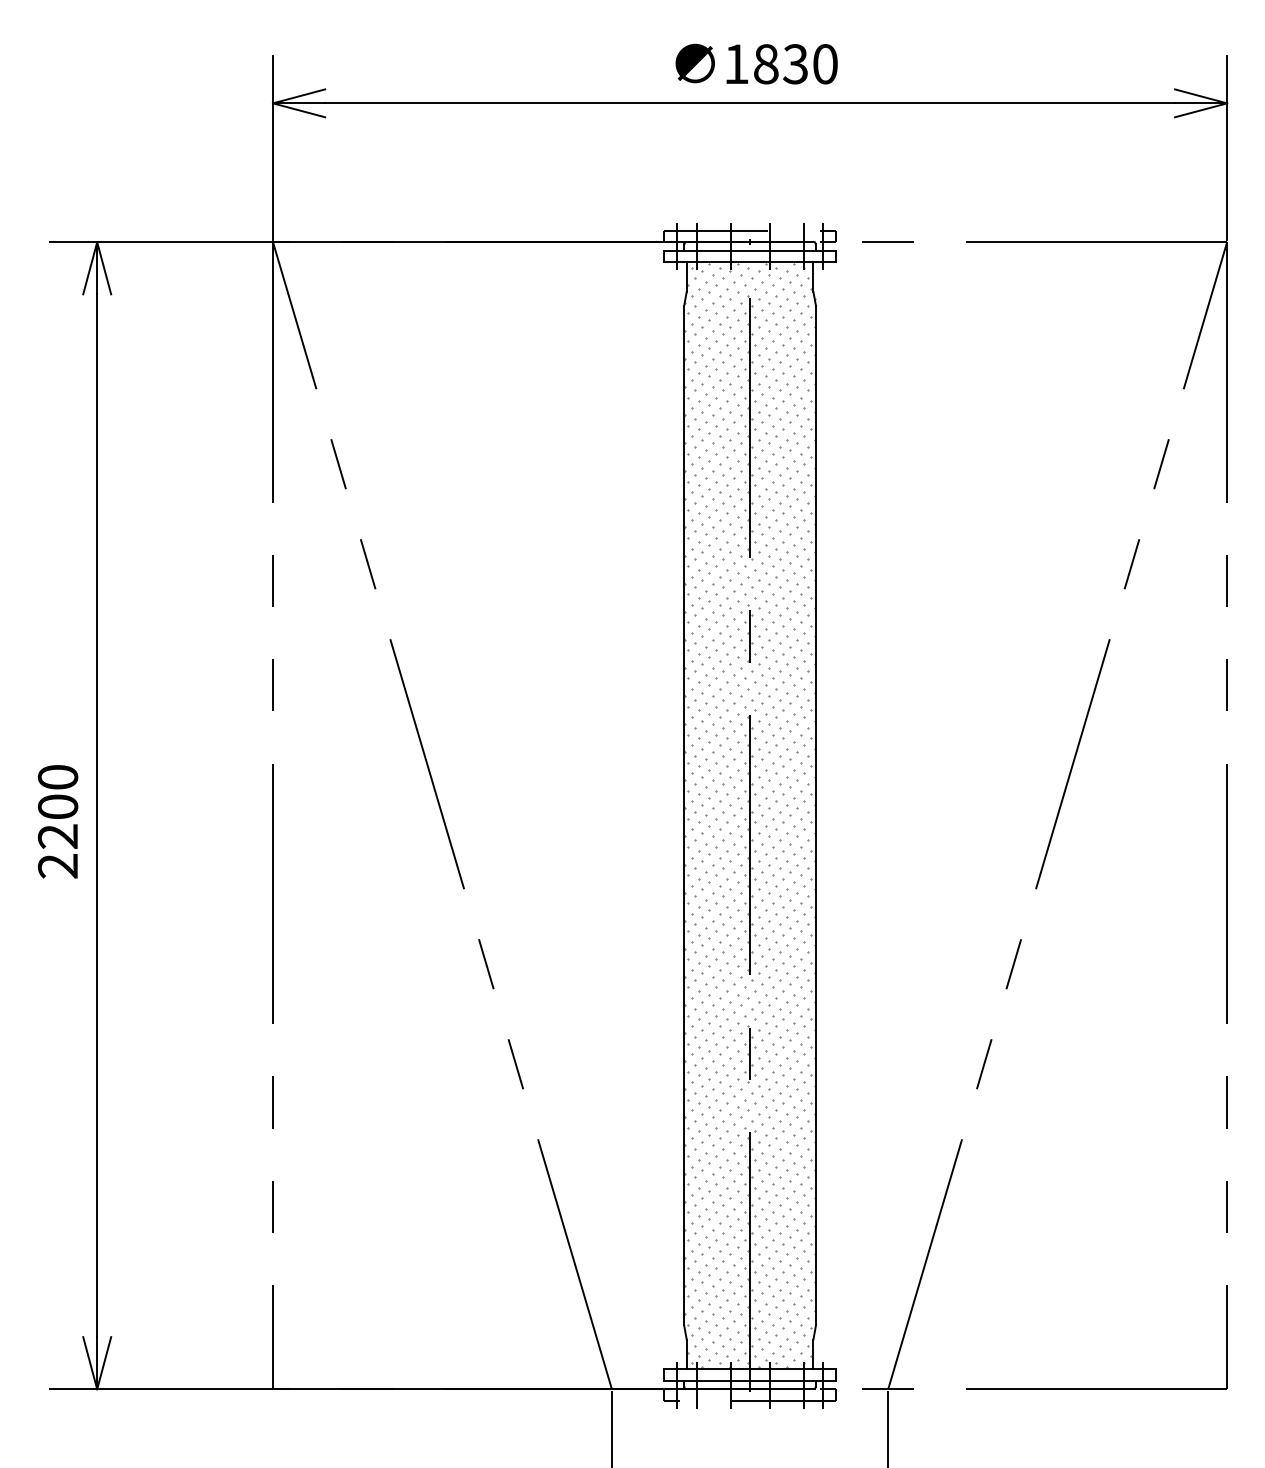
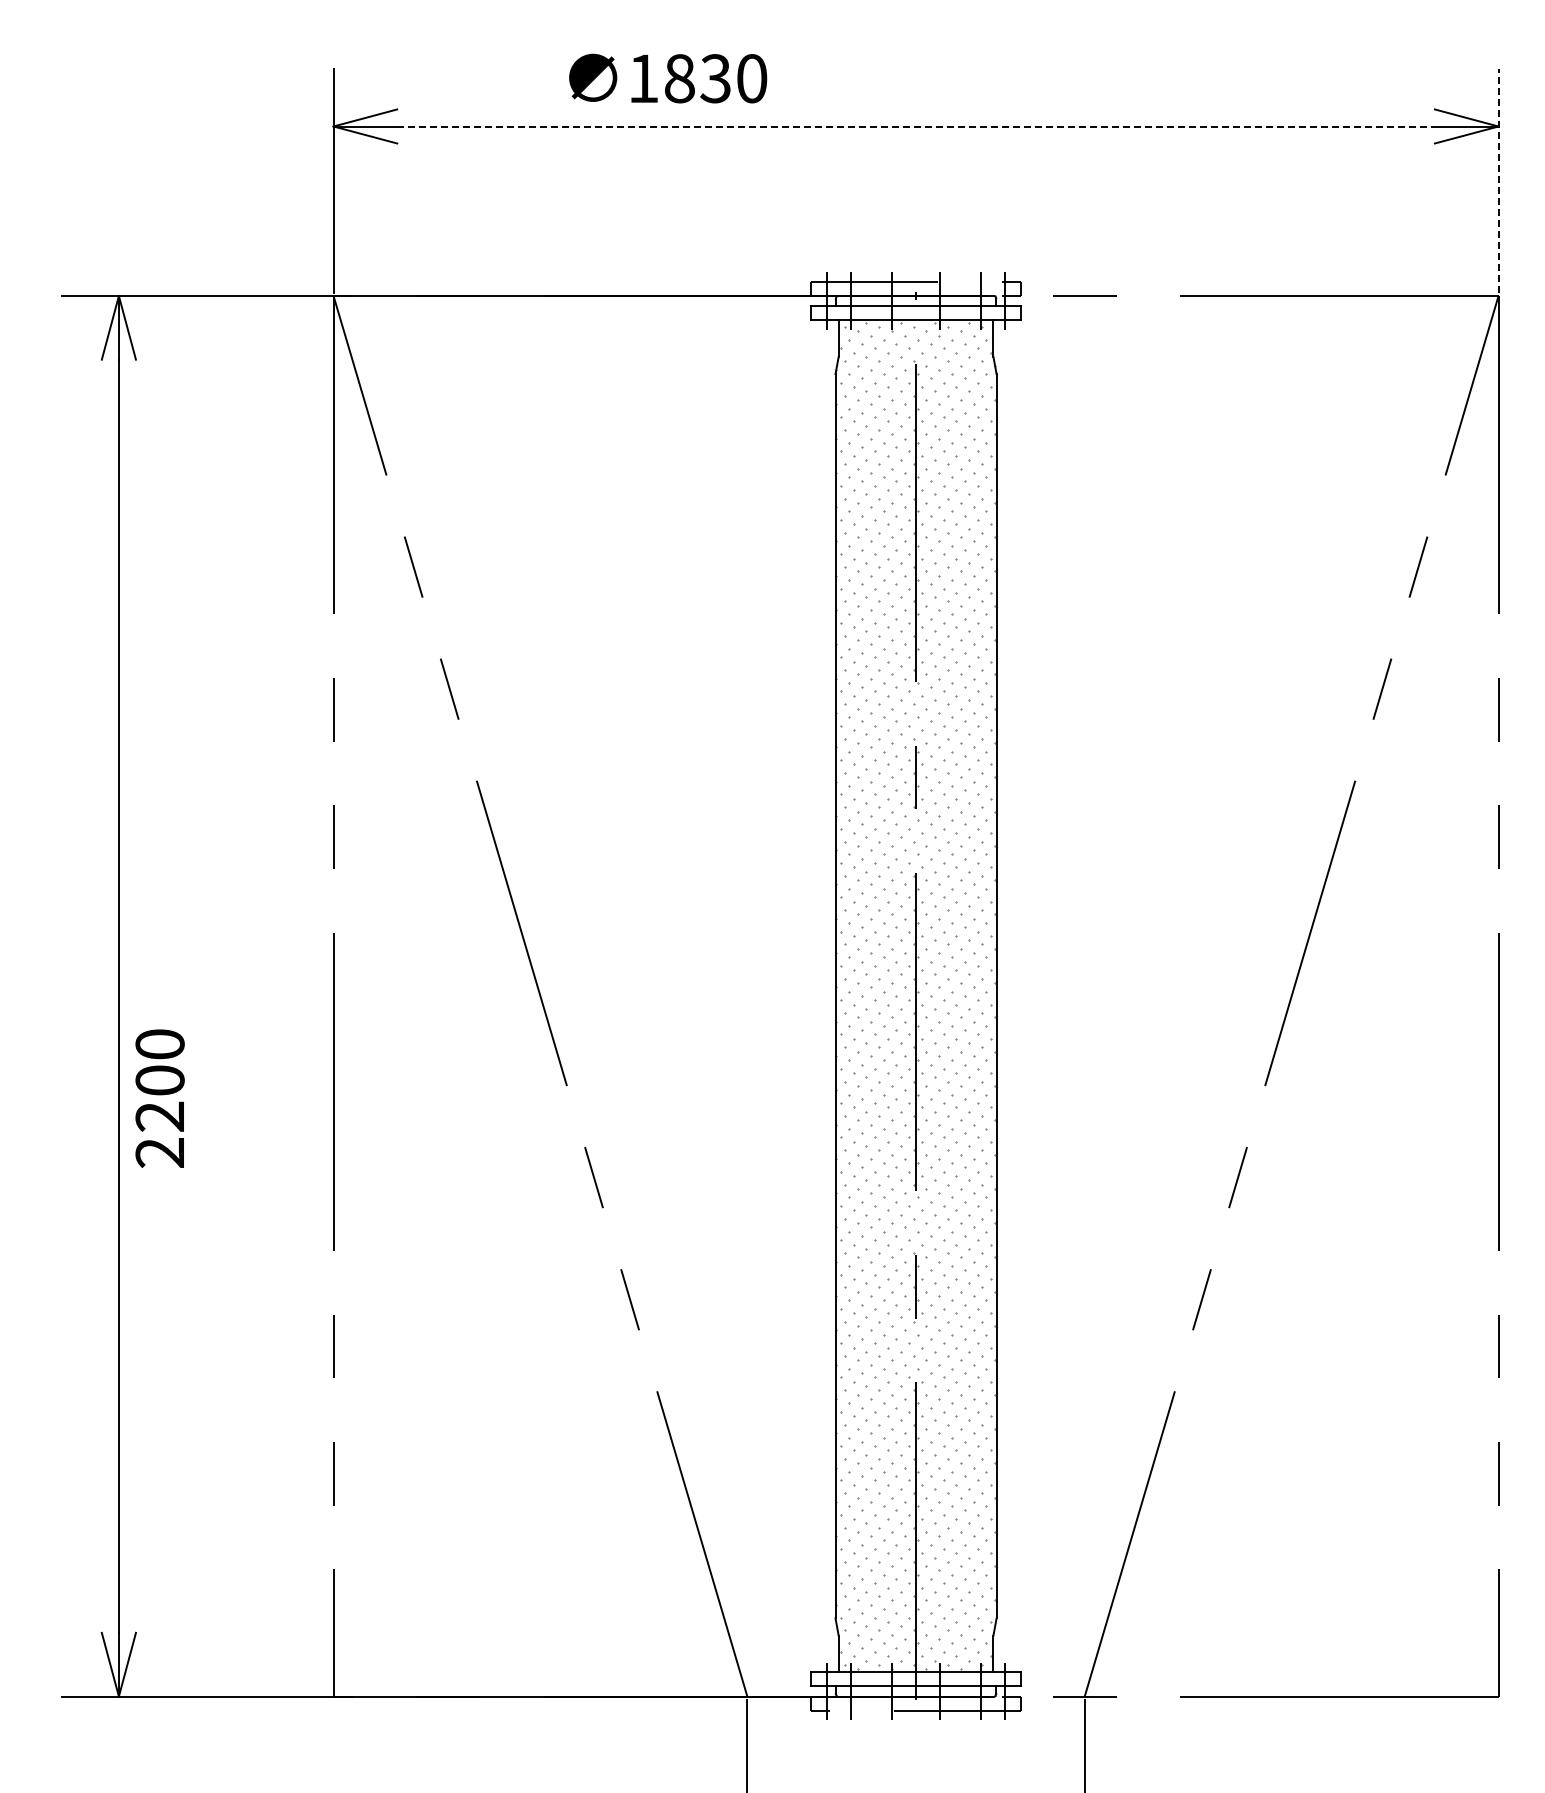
text: (756, 64) -> (668, 78), moved
line: (750, 103) -> (916, 126), solid -> dashed
line: (1227, 148) -> (1498, 181), solid -> dashed
text: (57, 821) -> (159, 1098), moved

